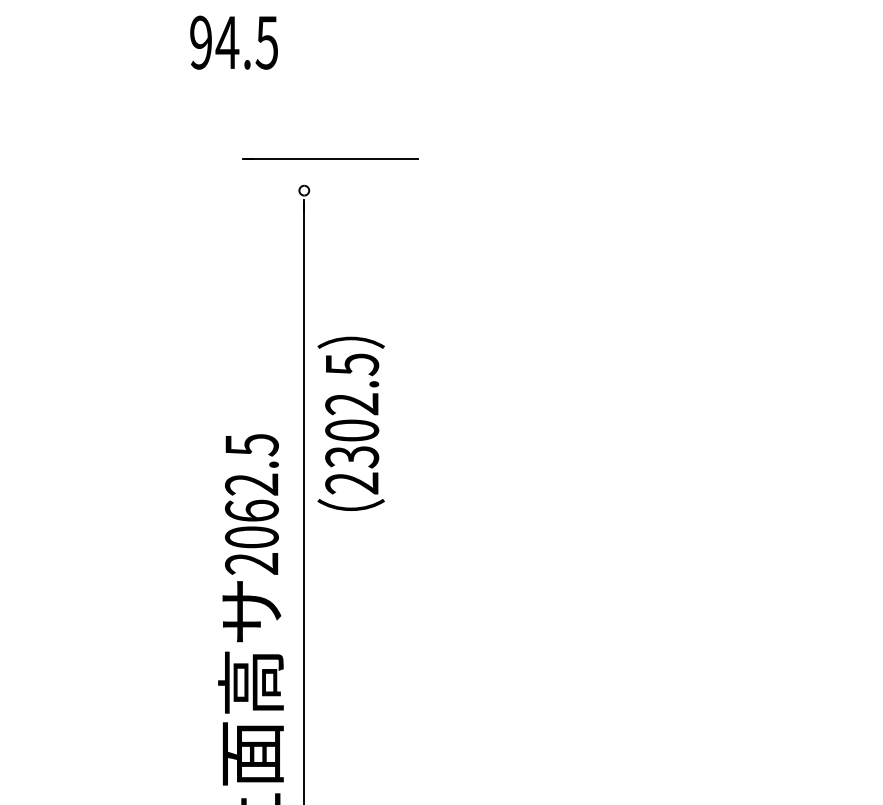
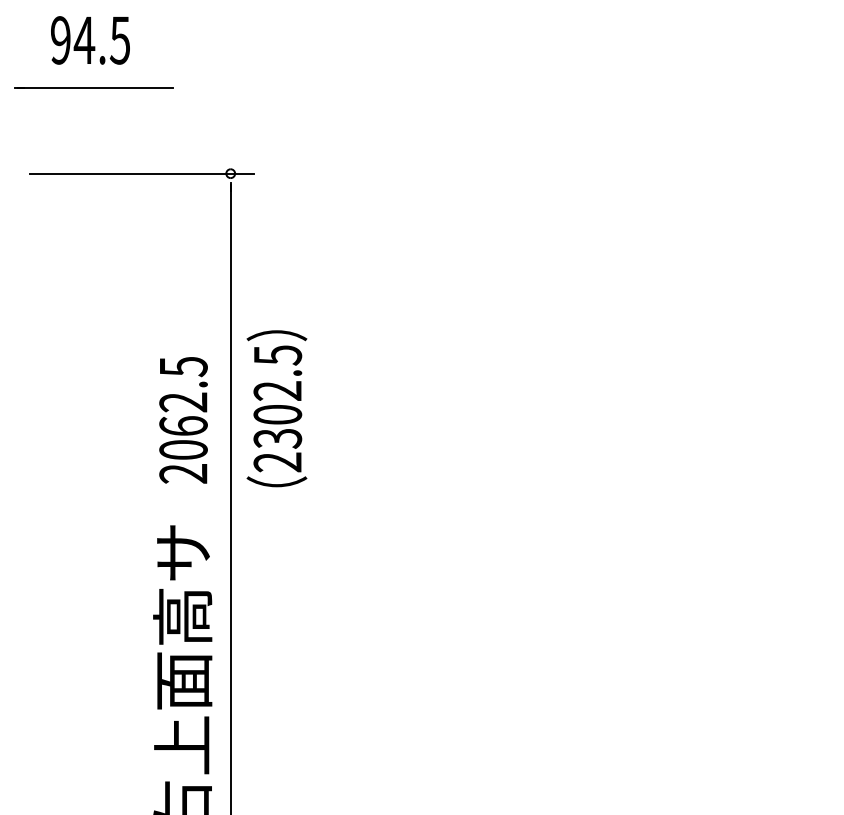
text: (234, 42) -> (90, 40), moved
line: (329, 159) -> (93, 87), moved
line: (205, 190) -> (141, 173), added
text: (350, 423) -> (276, 408), moved
text: (251, 504) -> (183, 420), moved

